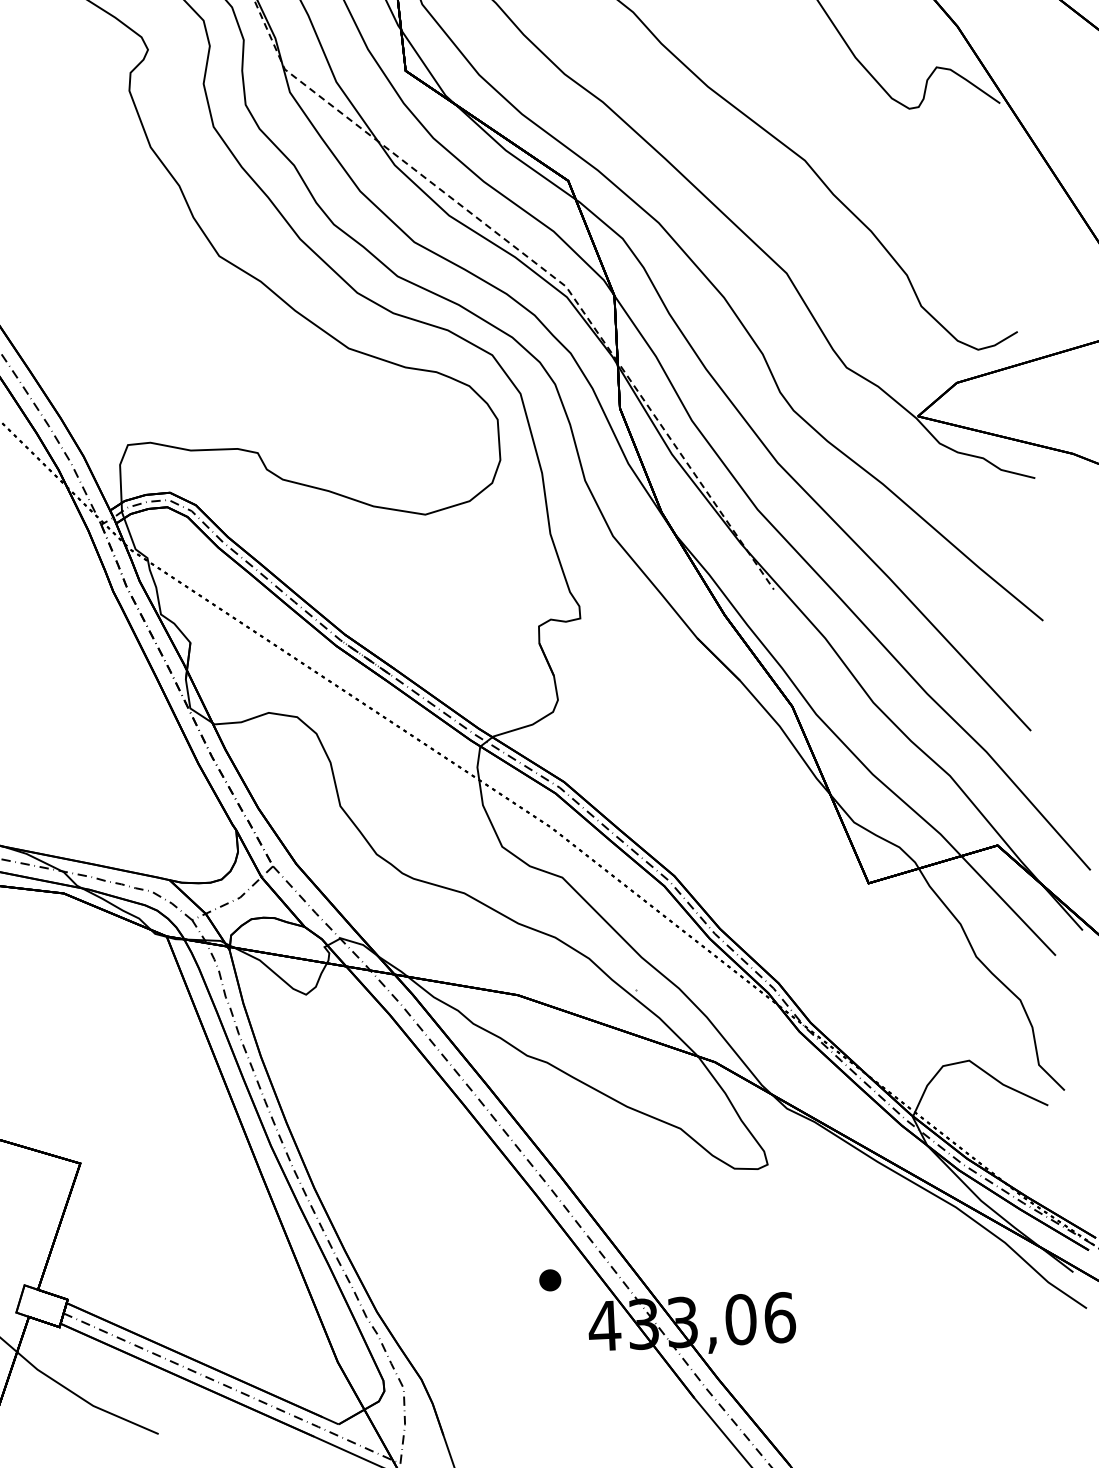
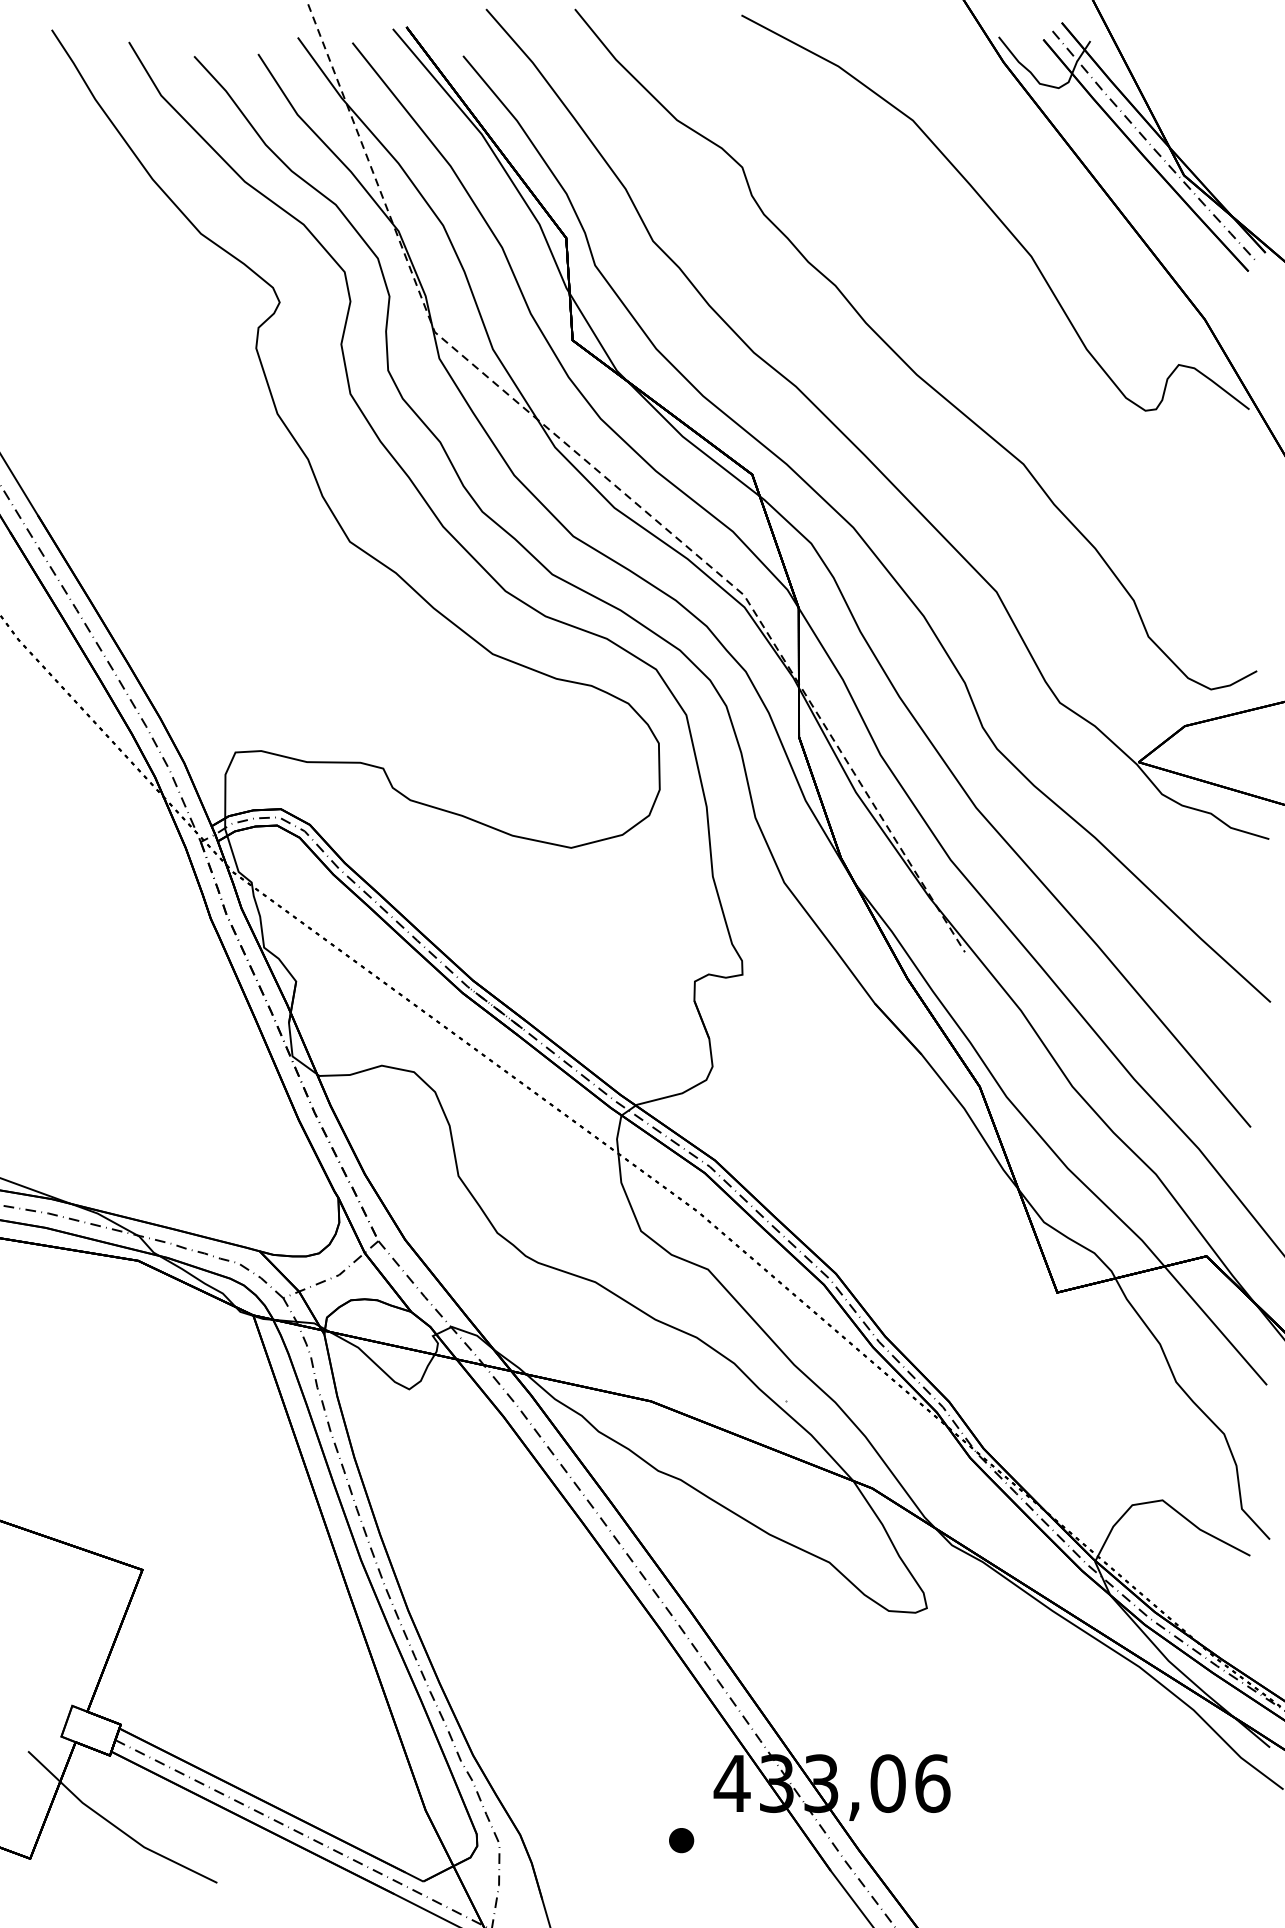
part: (550, 1280) -> (681, 1840), moved

